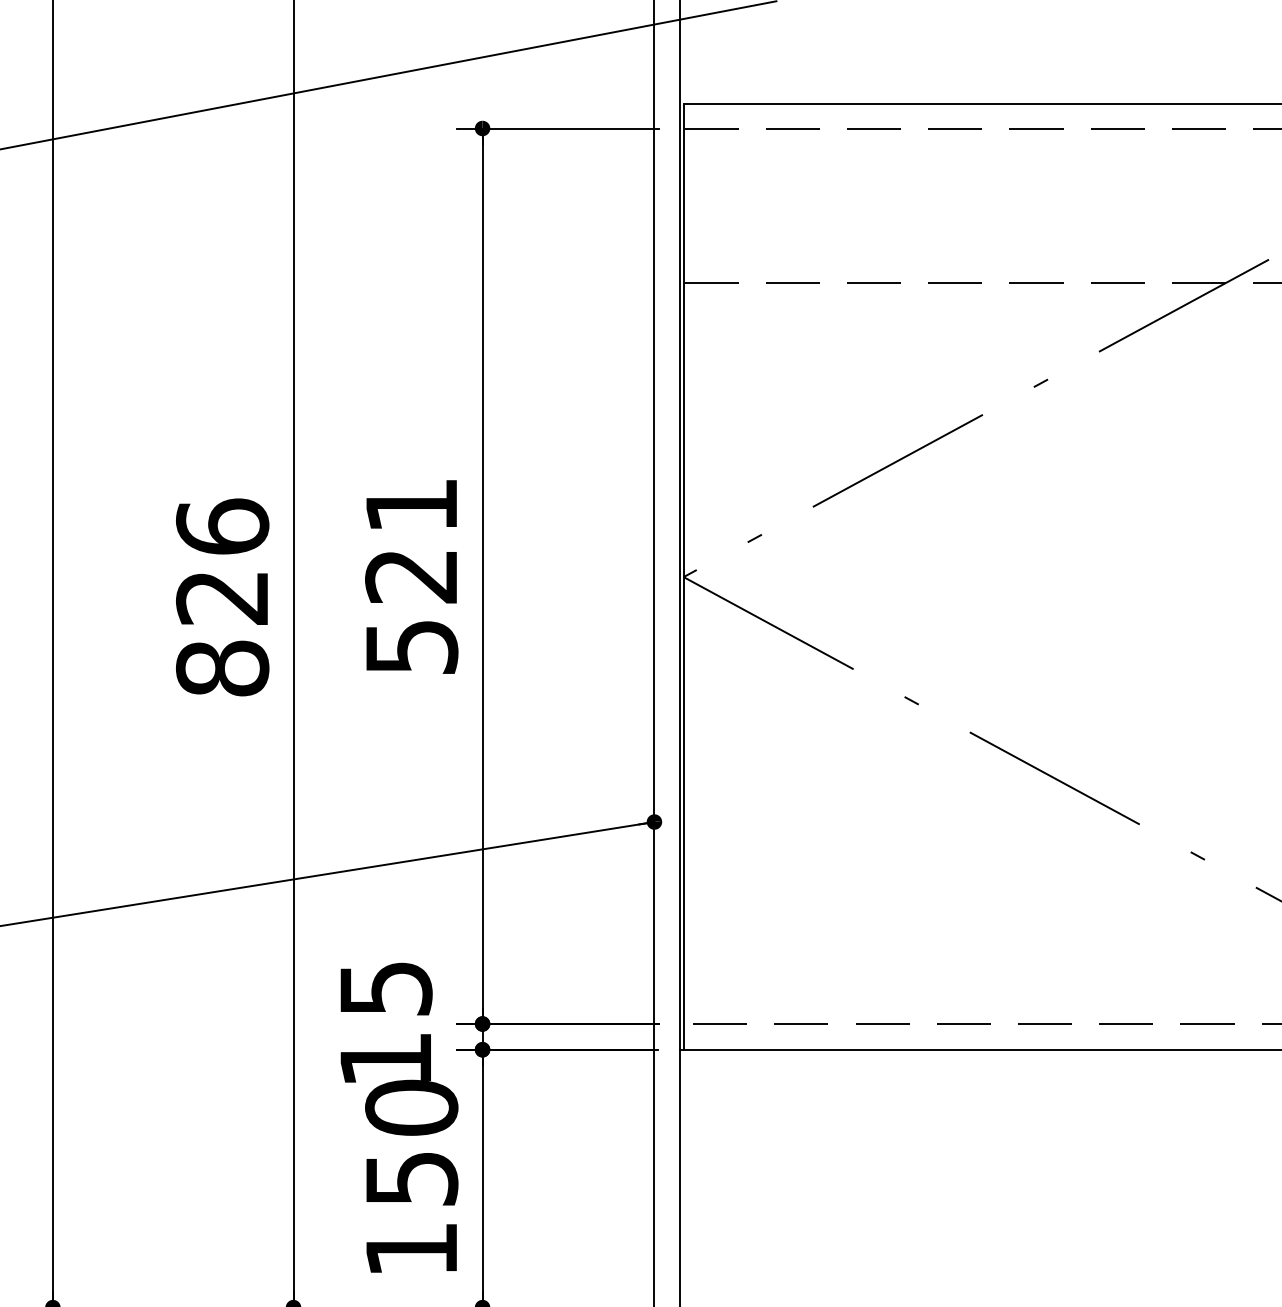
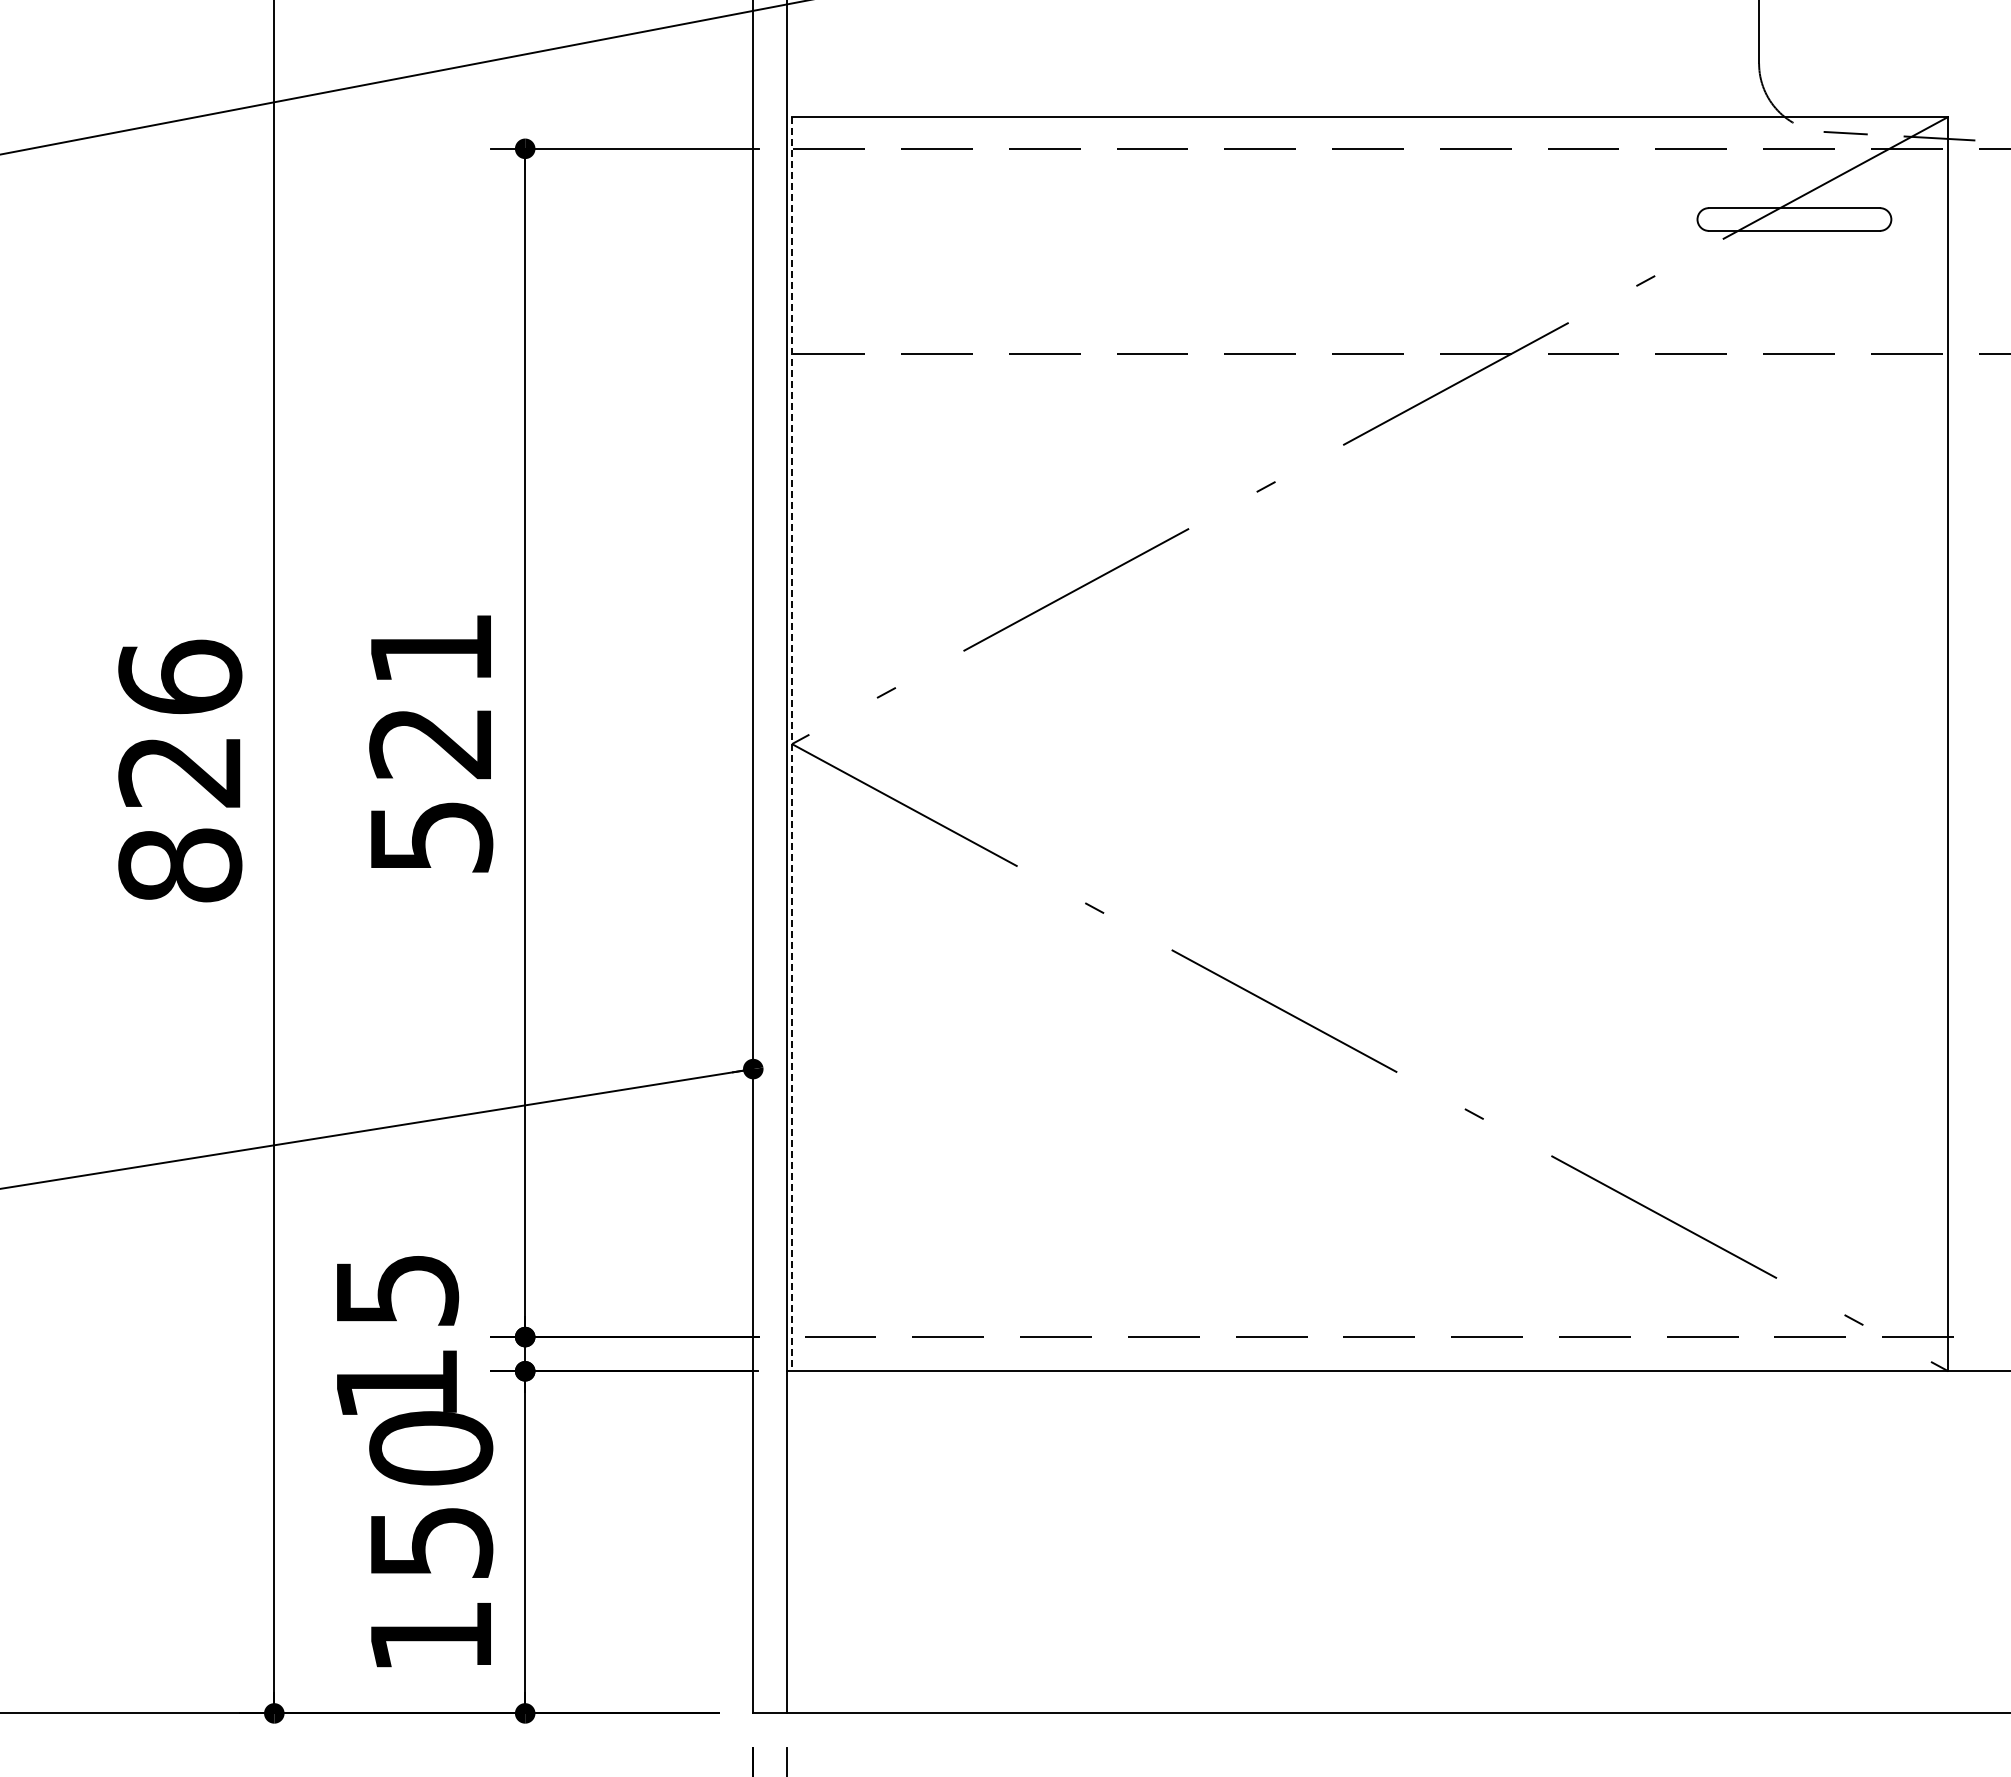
line: (684, 577) -> (792, 744), solid -> dashed

